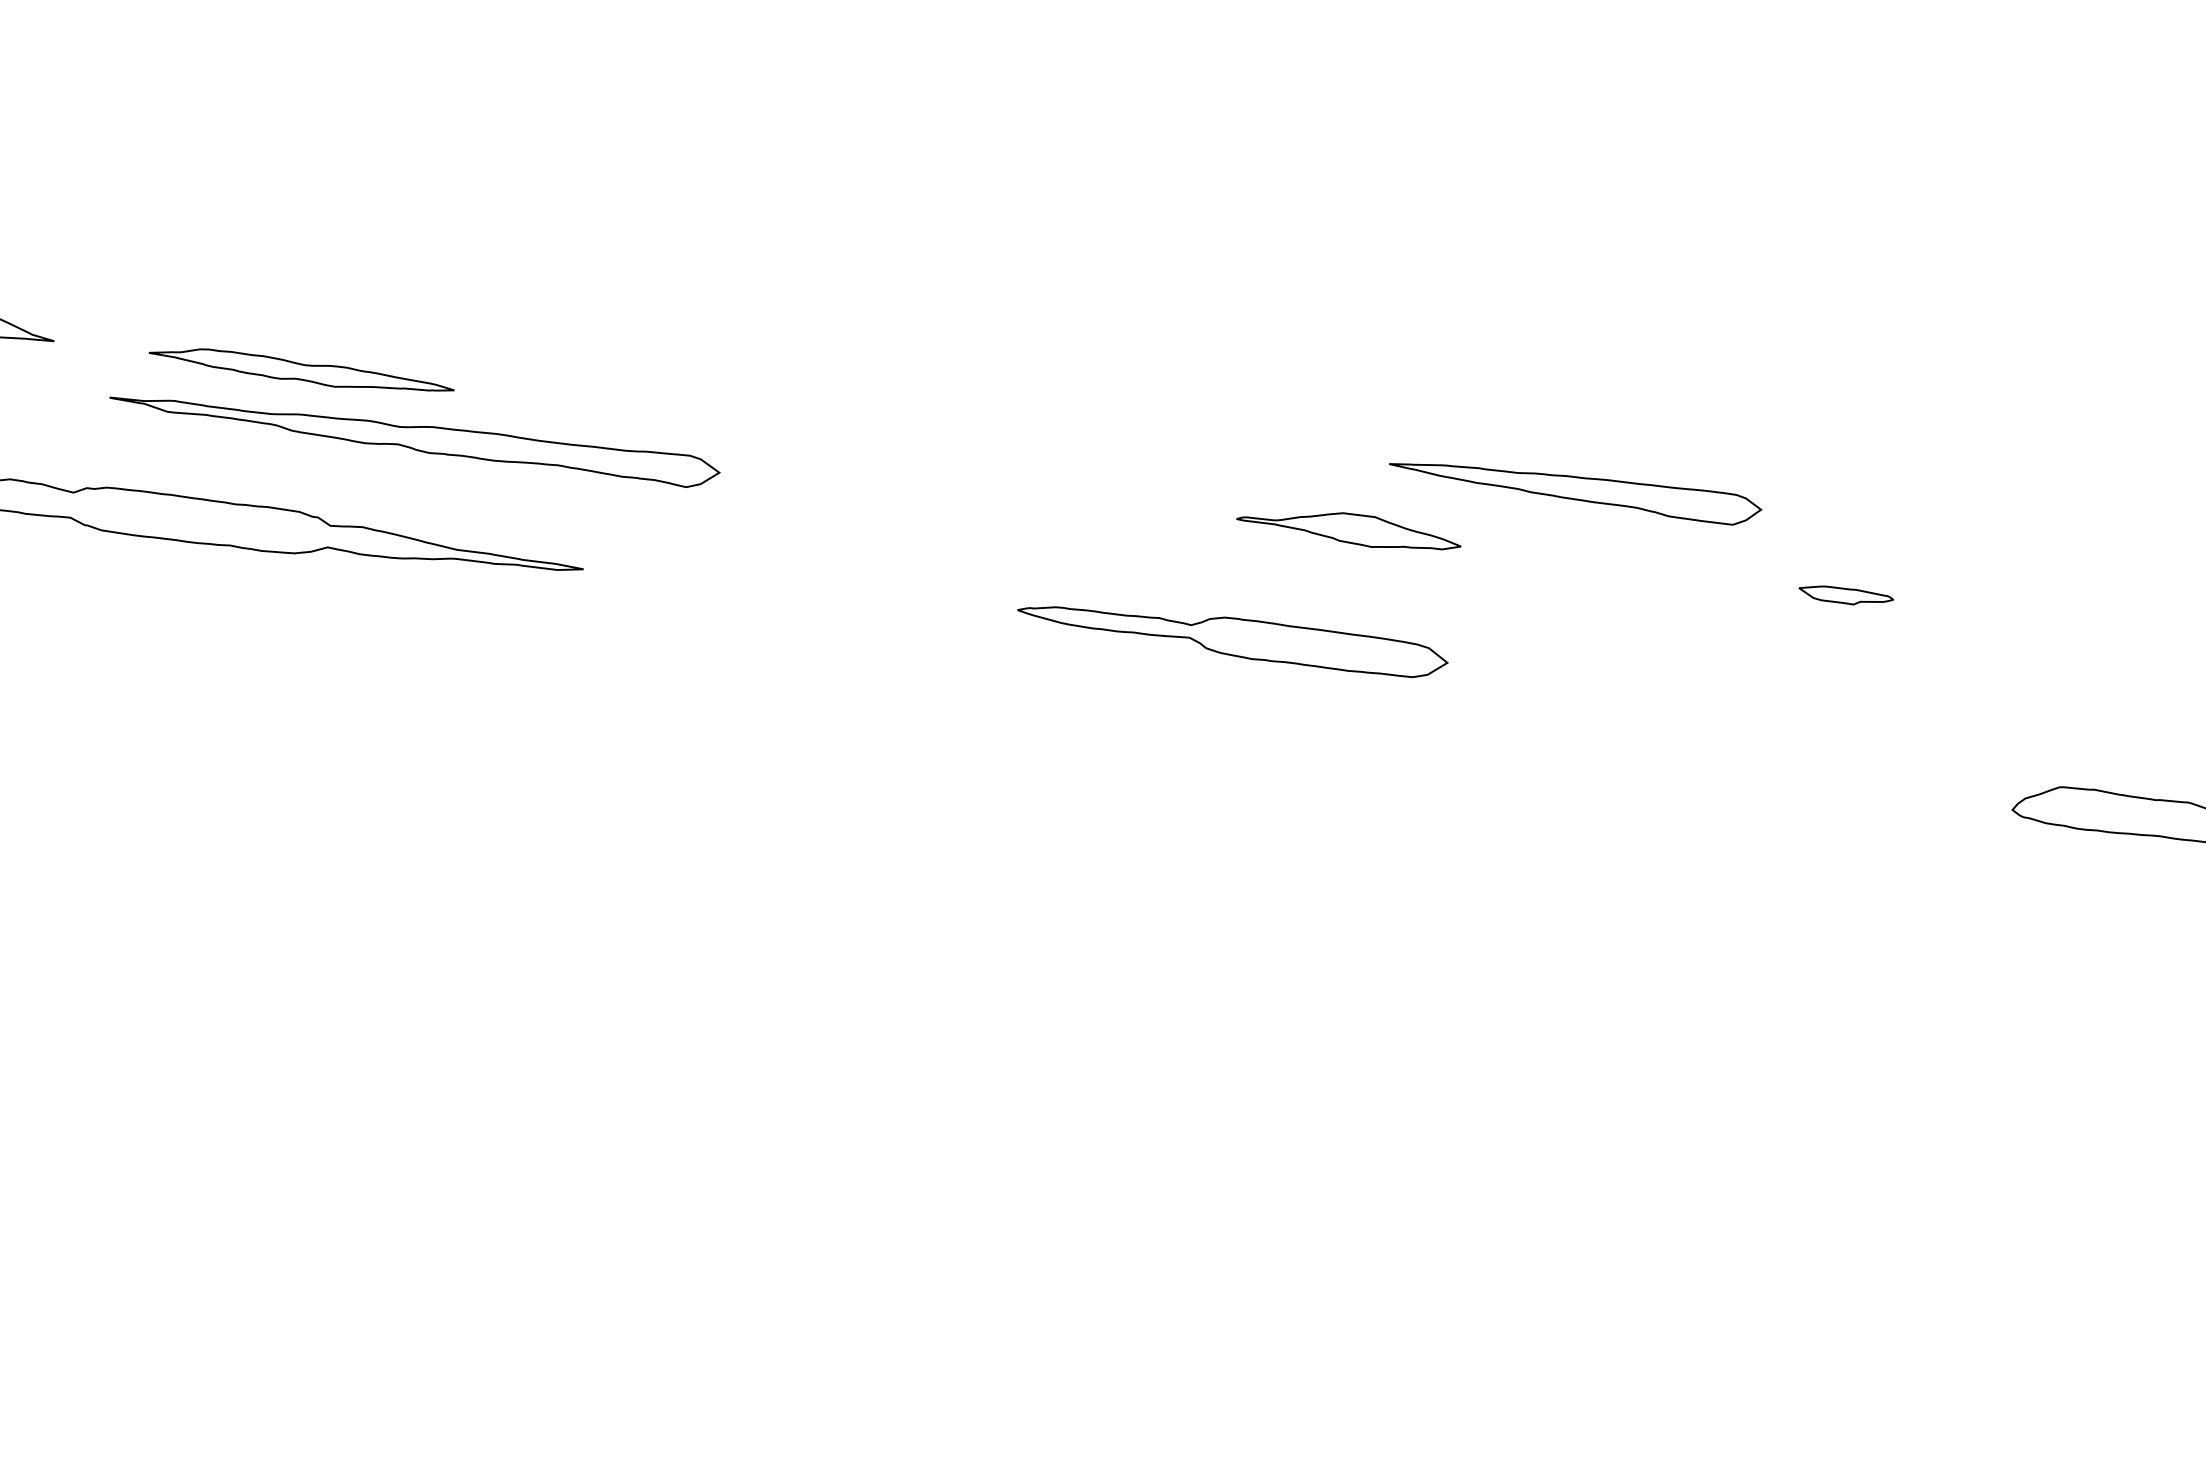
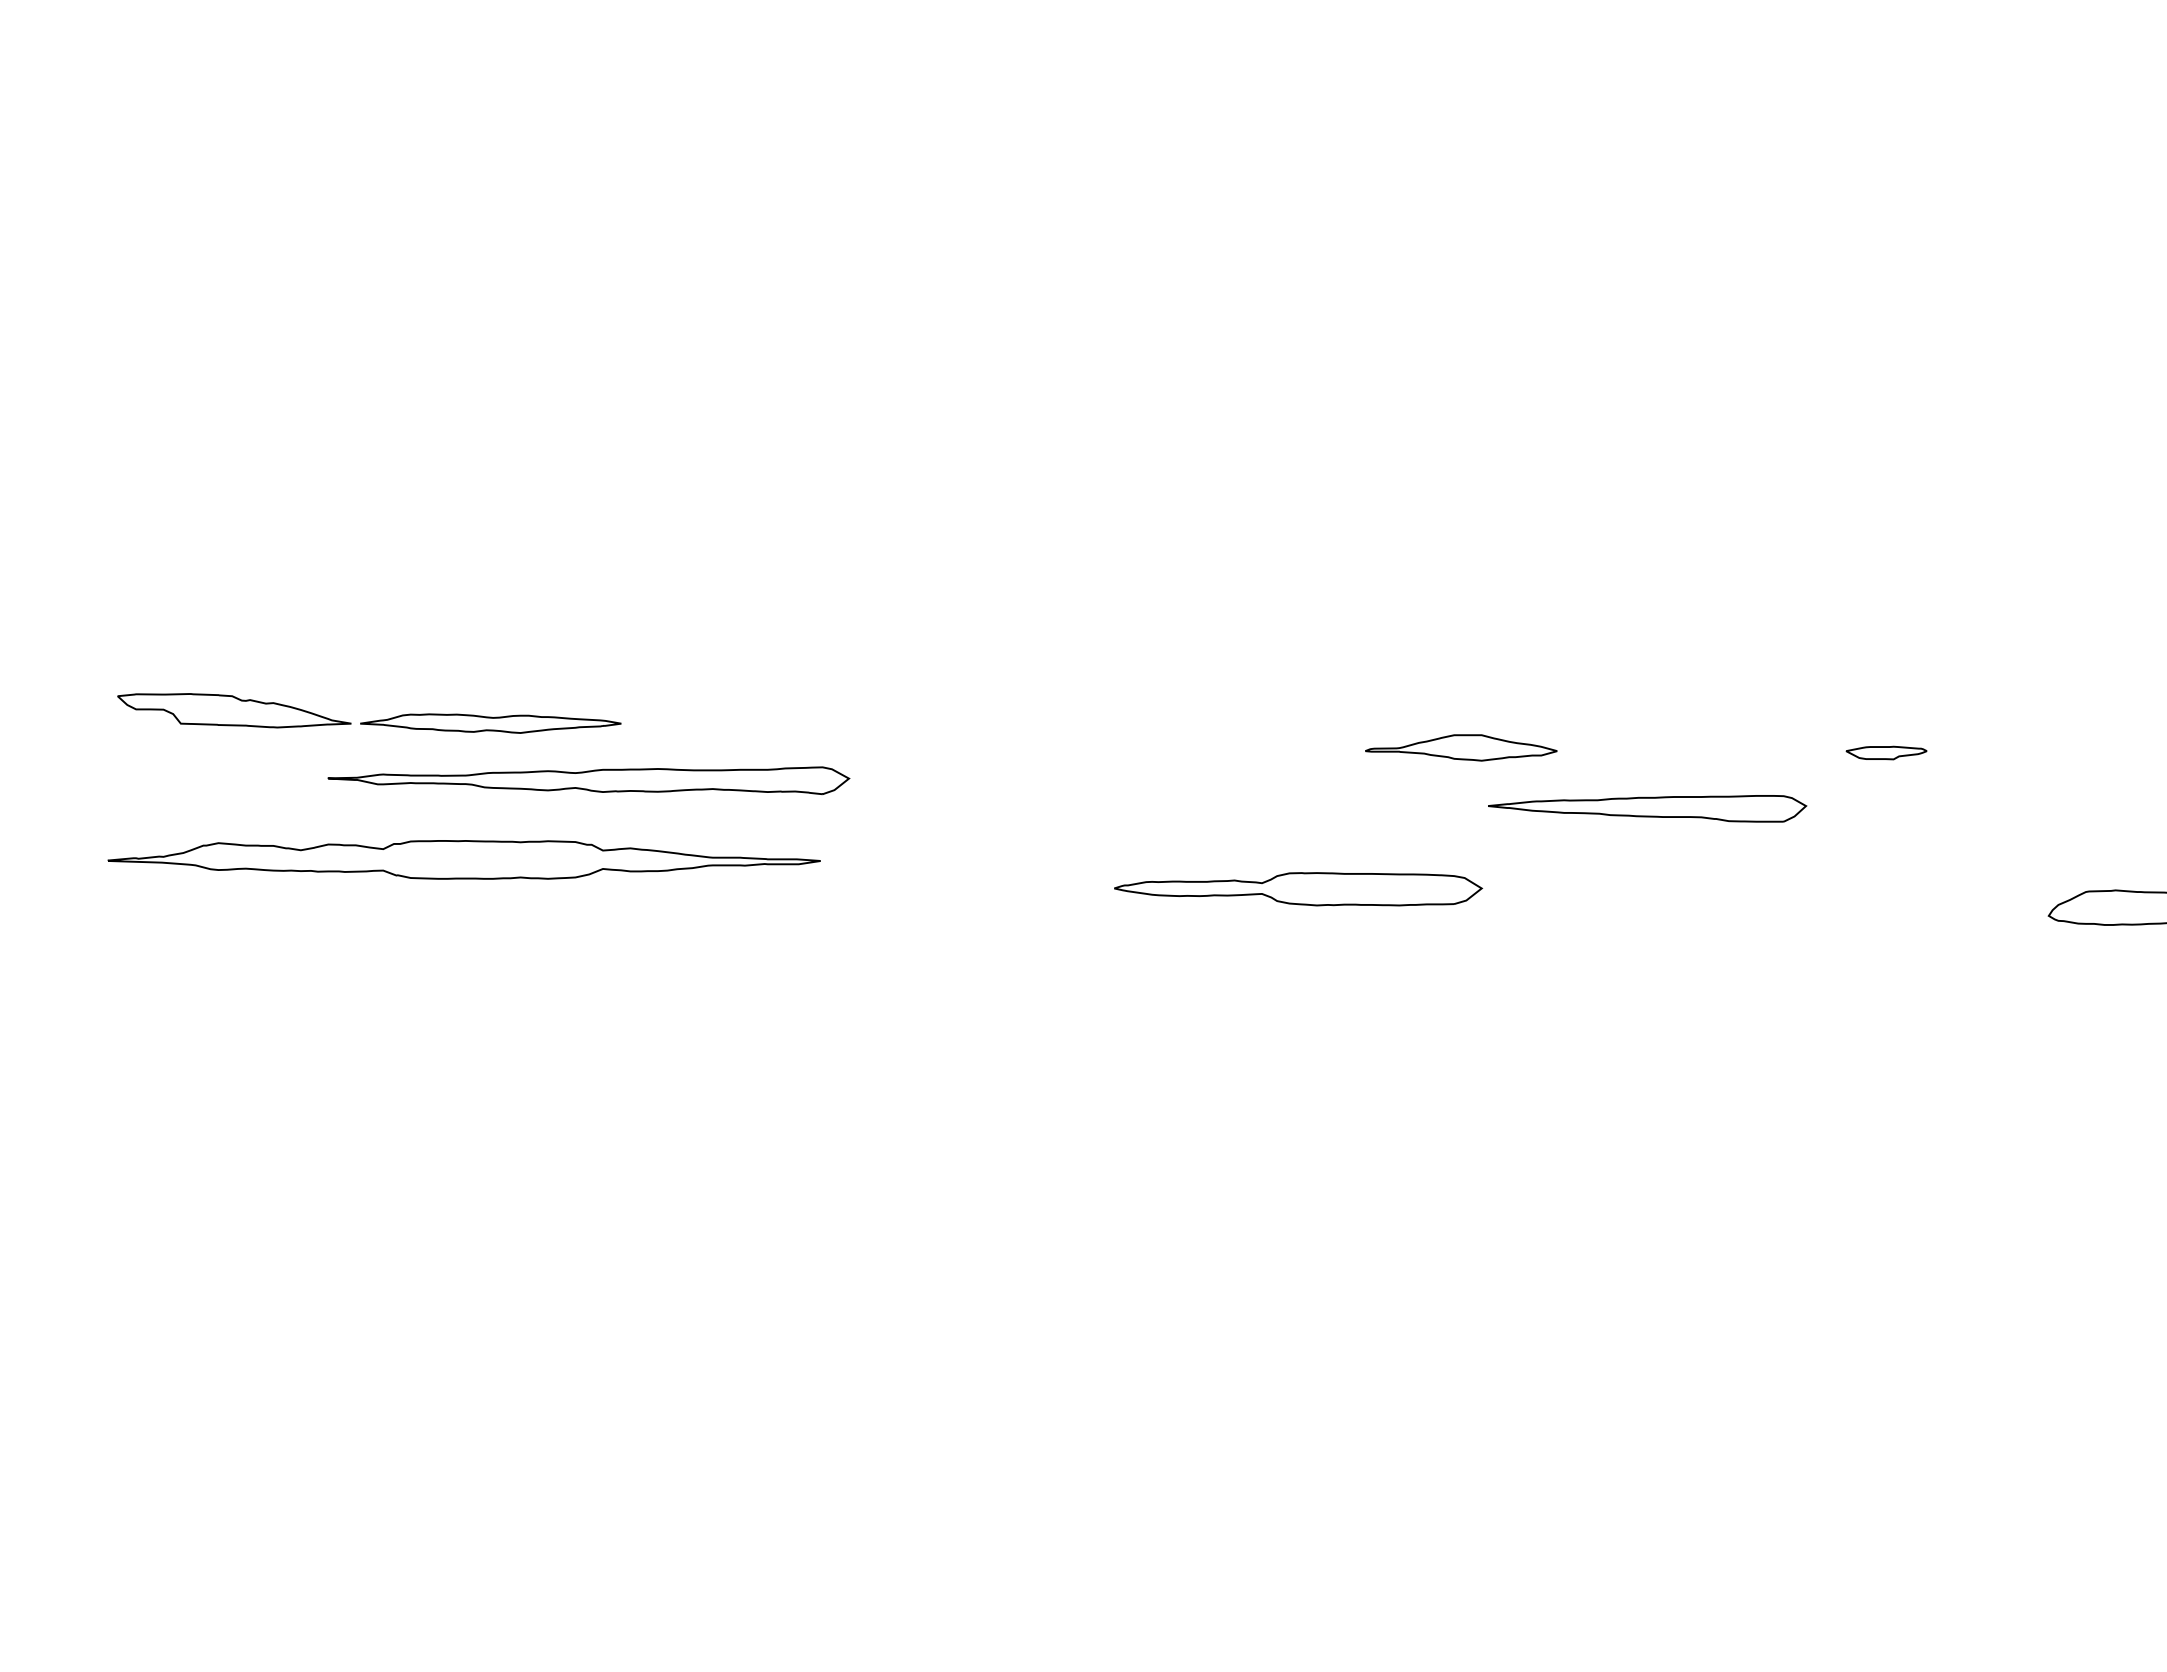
part: (301, 371) -> (490, 723), moved
part: (414, 437) -> (588, 780), moved
part: (1575, 489) -> (1647, 808), moved
part: (1232, 637) -> (1298, 889), moved

